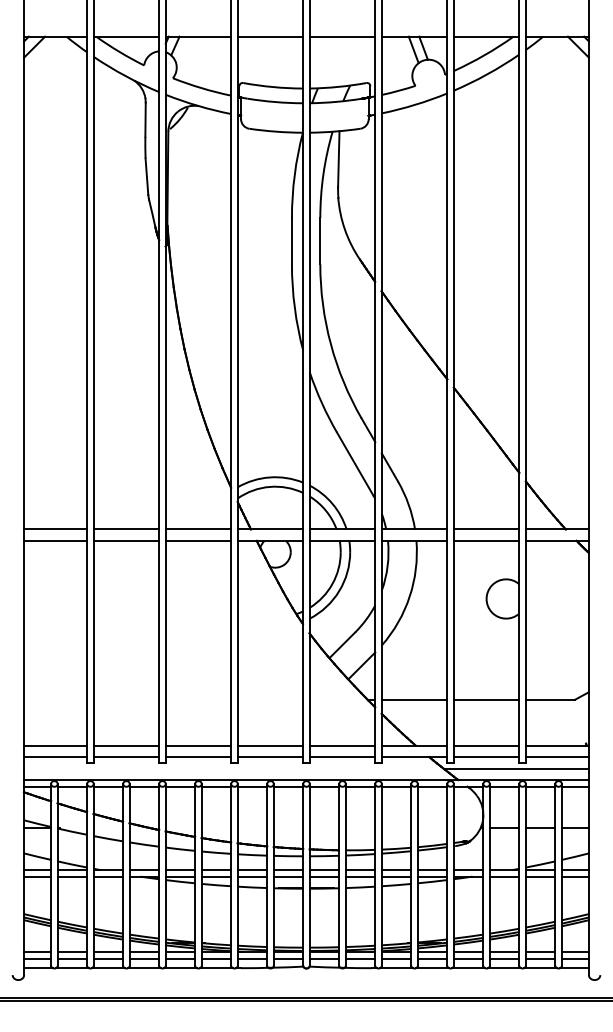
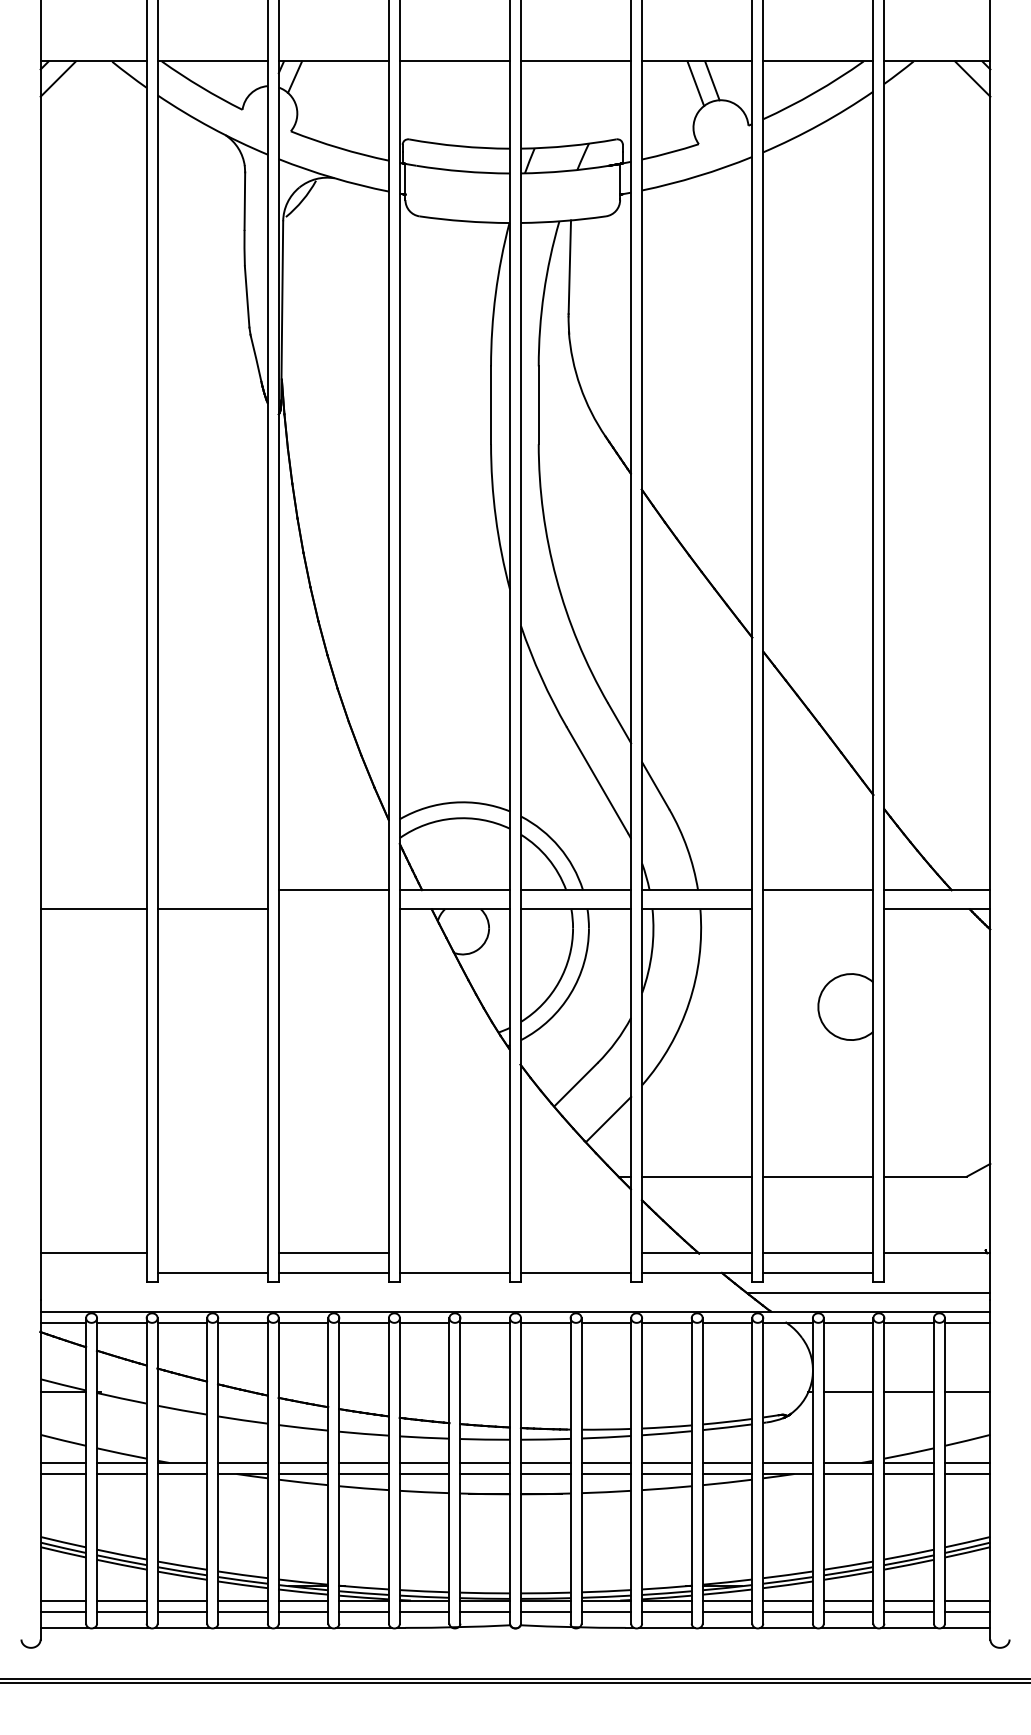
line: (55, 529) -> (93, 890), removed
line: (126, 529) -> (212, 890), removed
line: (198, 540) -> (333, 908), removed
line: (486, 540) -> (818, 908), removed
line: (126, 745) -> (212, 1253), removed
line: (270, 745) -> (454, 1253), removed
line: (342, 745) -> (576, 1253), removed
line: (55, 756) -> (93, 1271), removed
line: (556, 756) -> (935, 1271), removed

